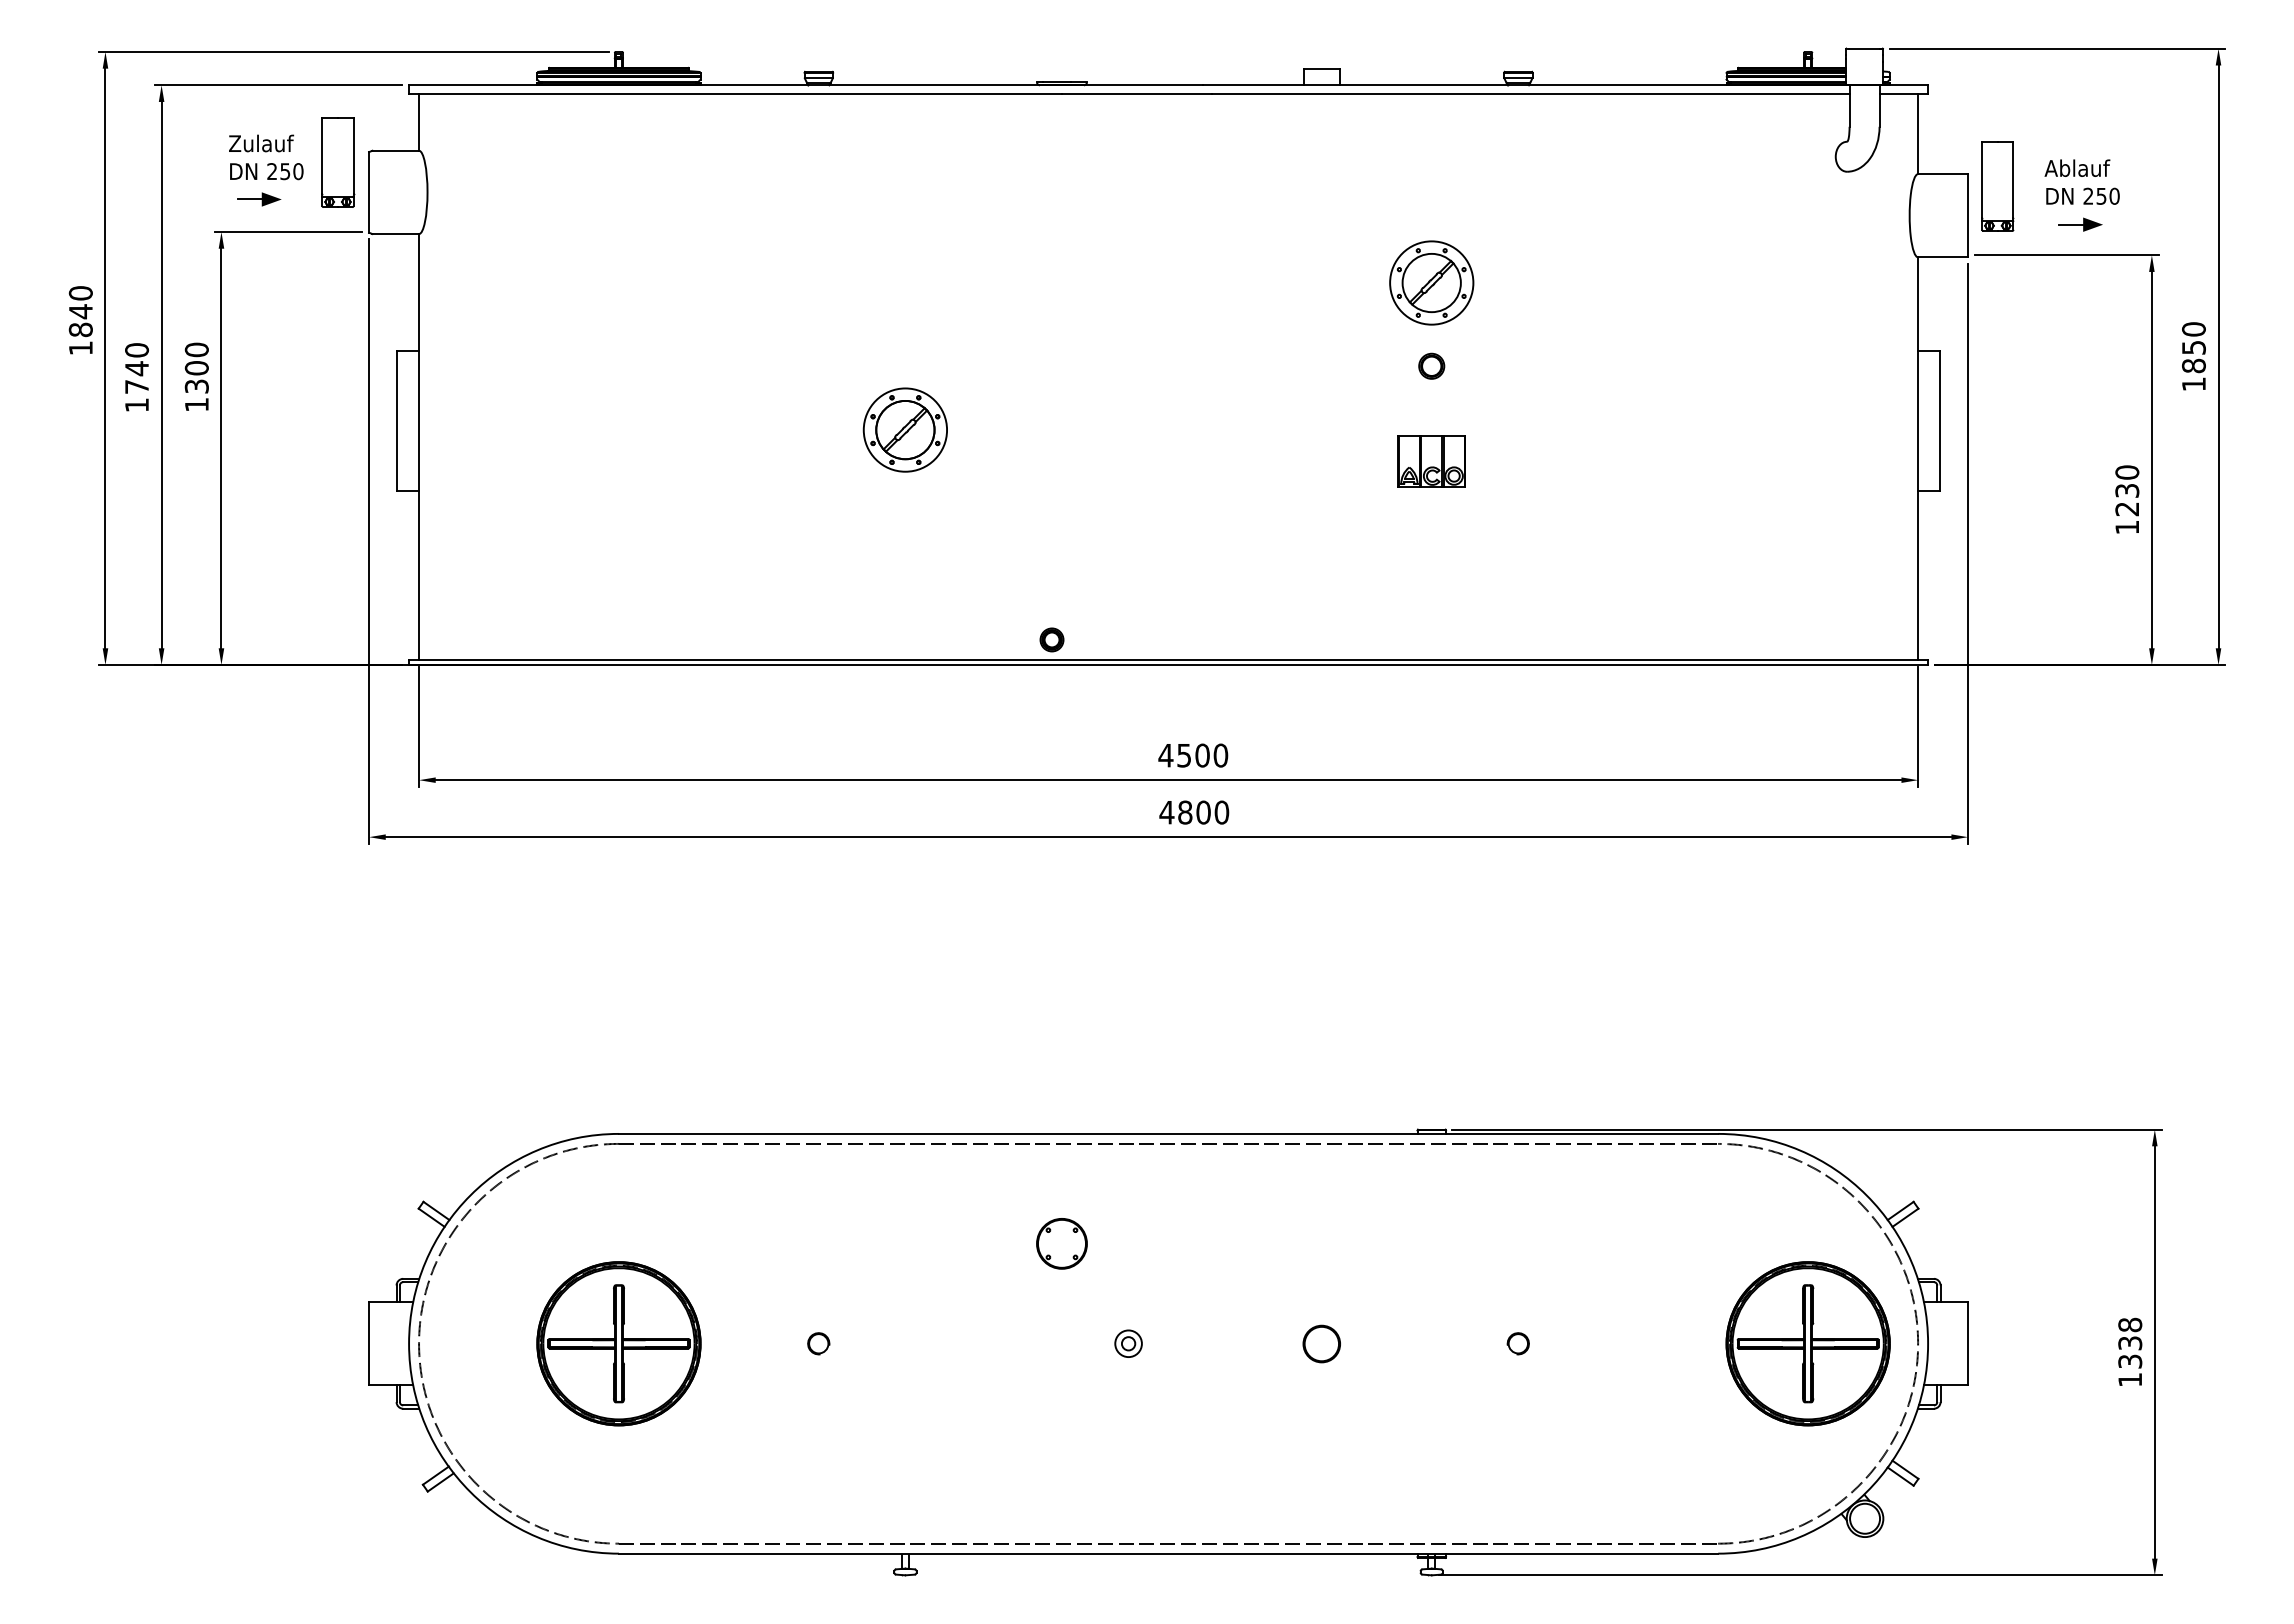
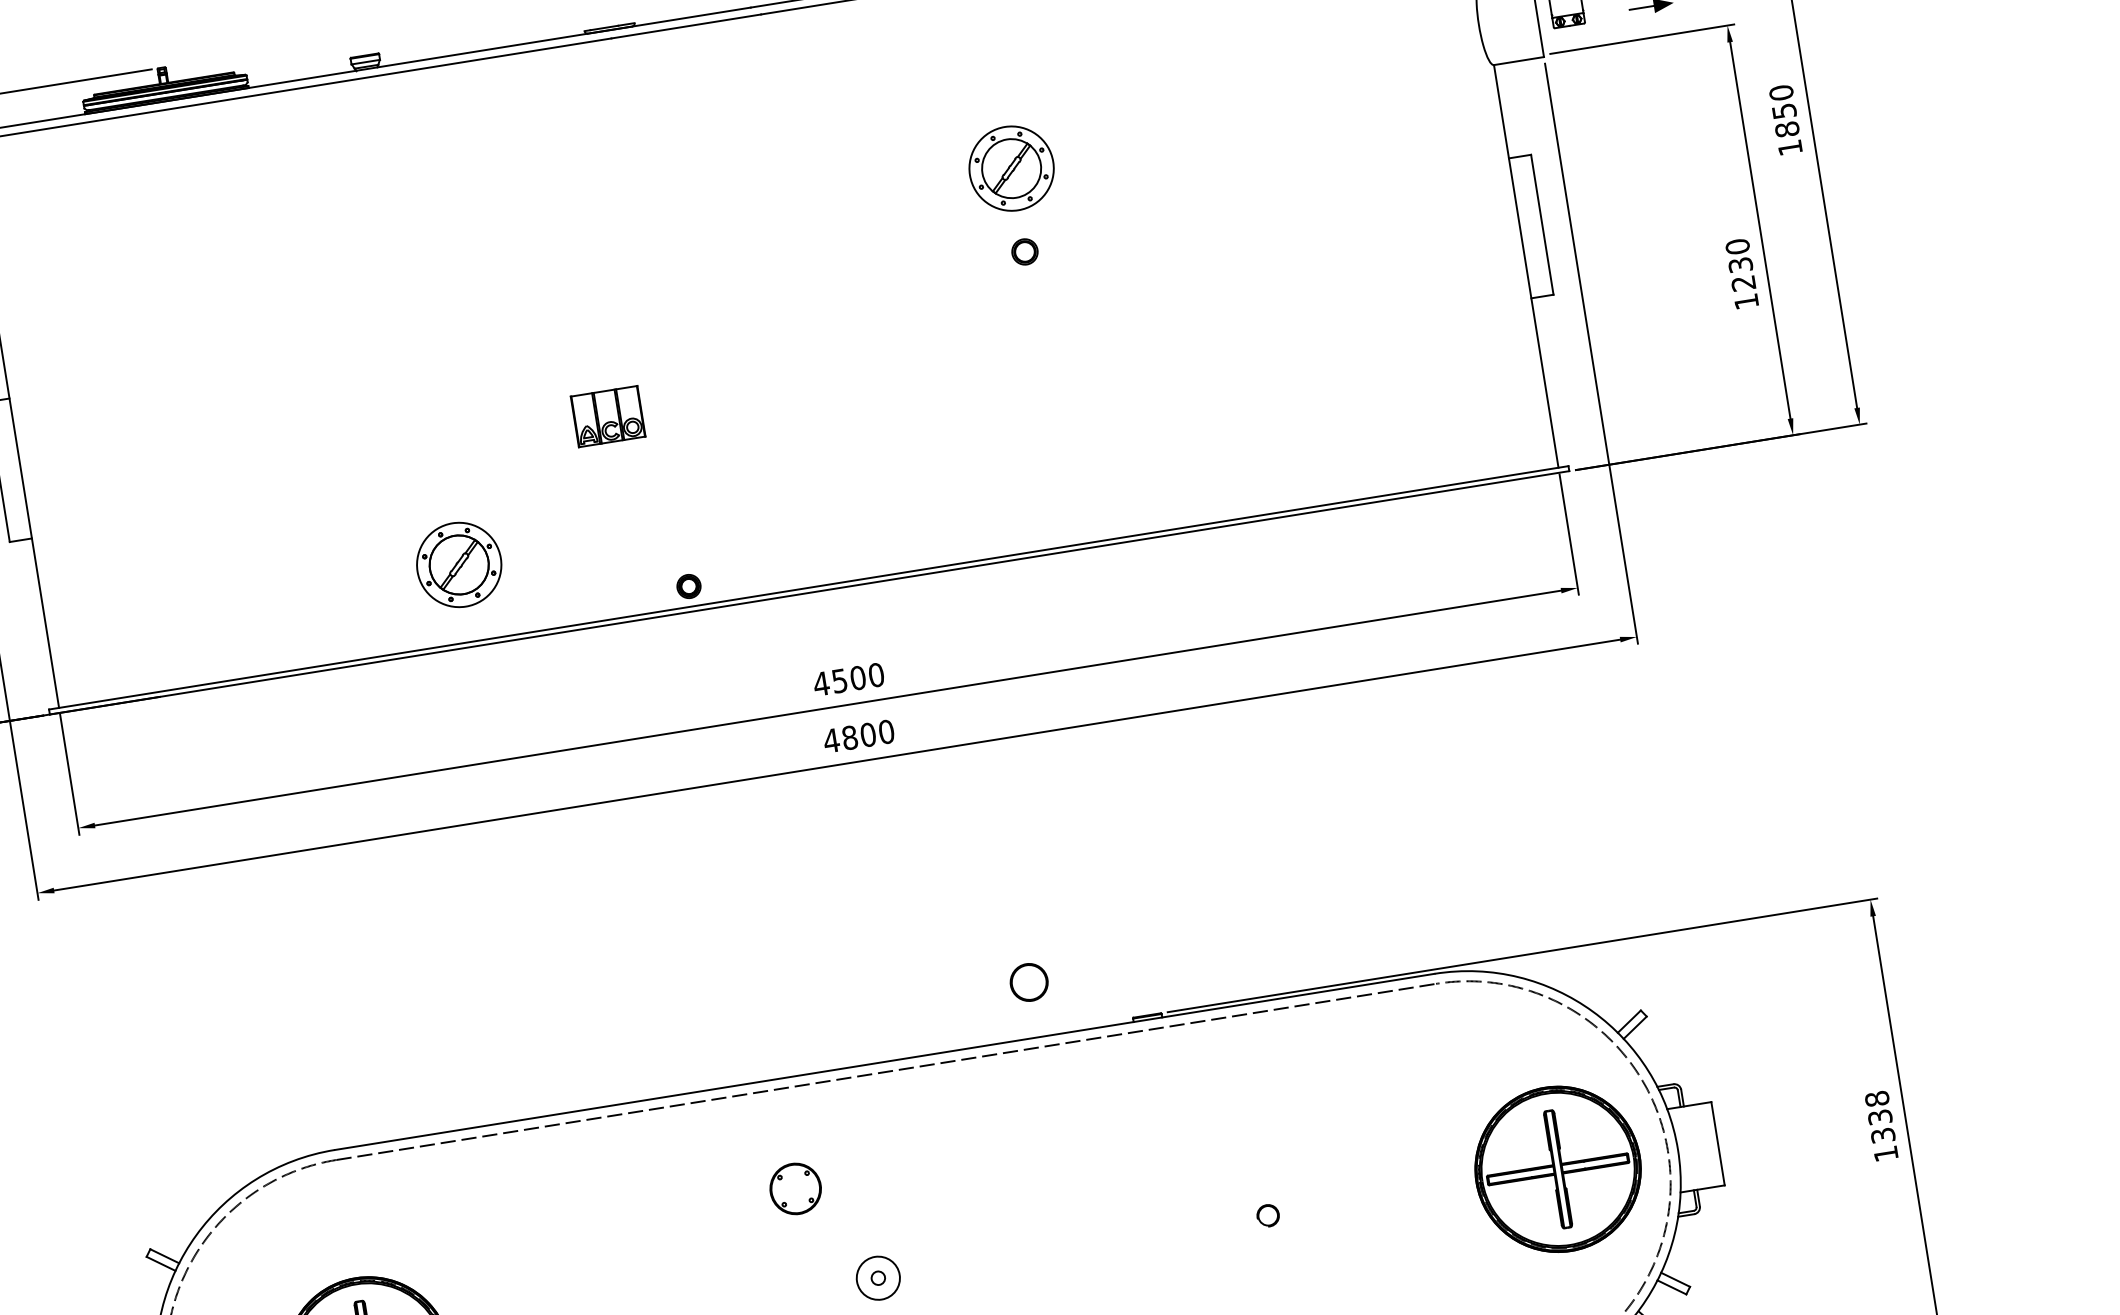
part: (904, 429) -> (458, 564), moved
part: (1431, 461) -> (607, 416), moved
circle: (1128, 1343) -> (878, 1277), size x1.6
part: (1321, 1343) -> (1028, 981), moved

